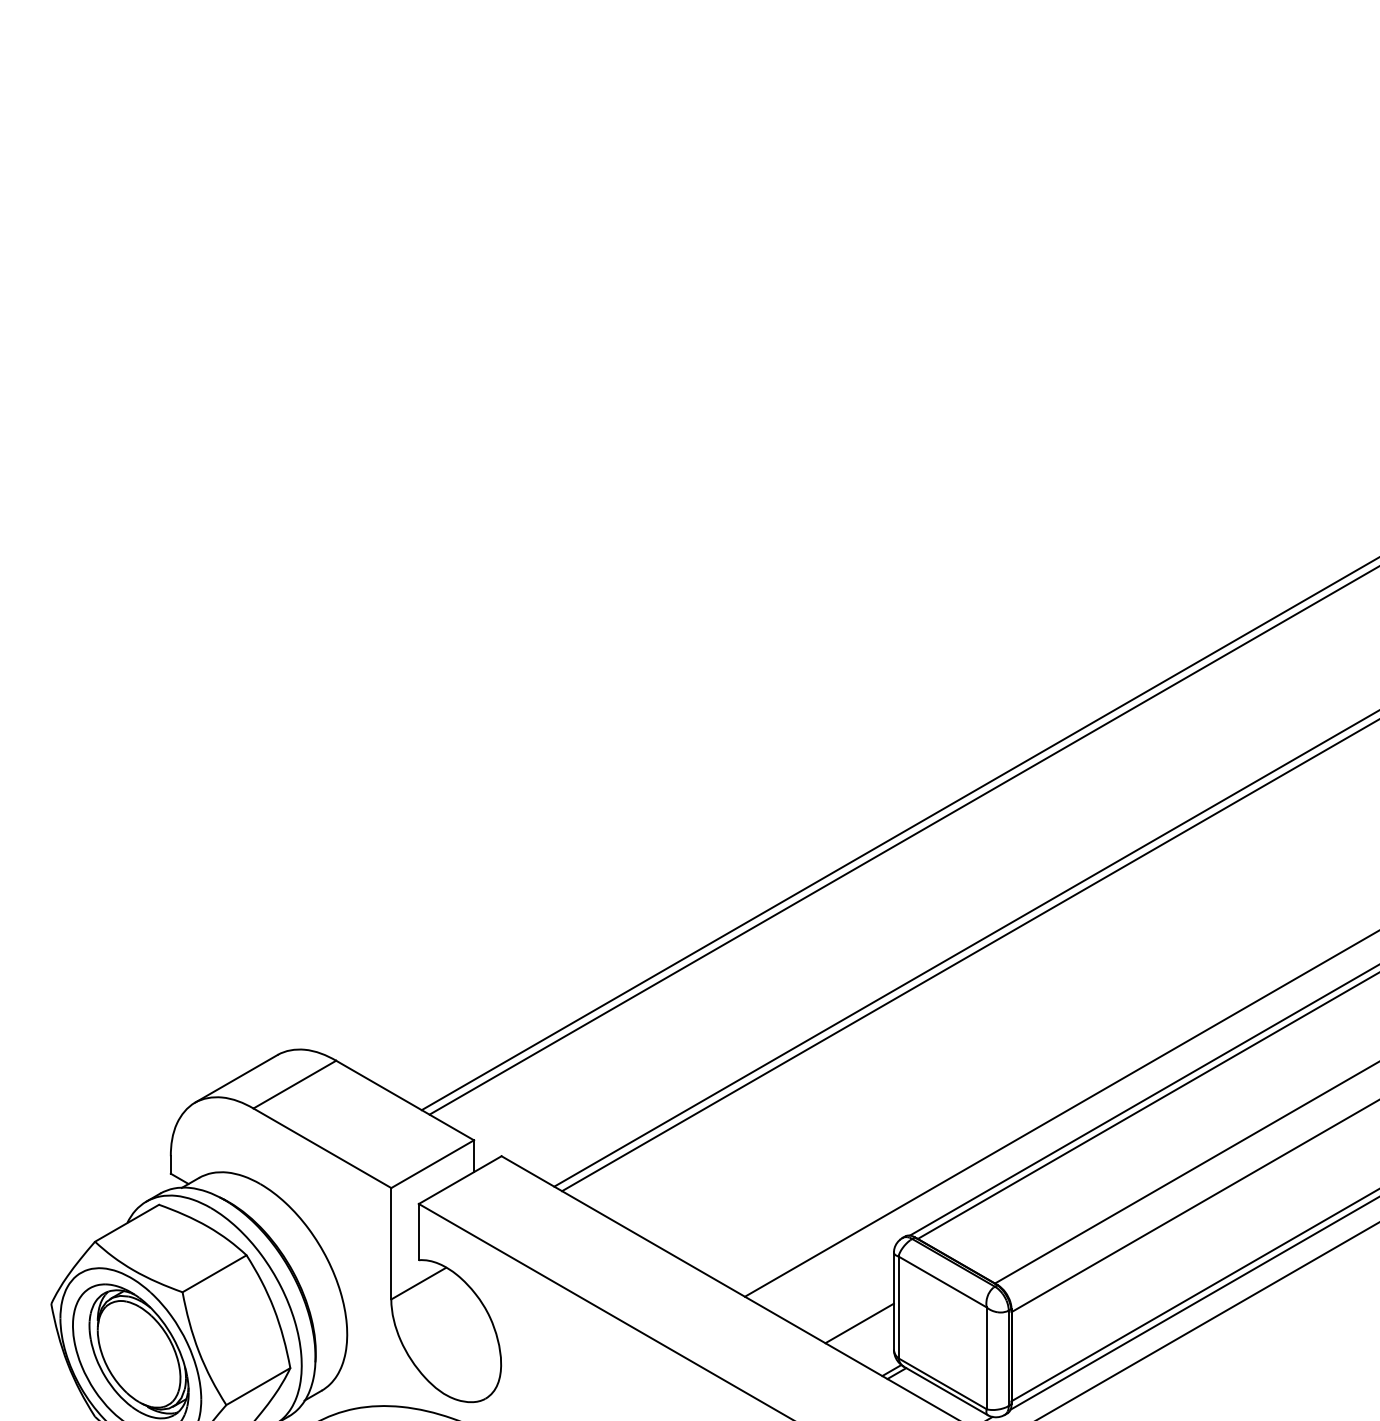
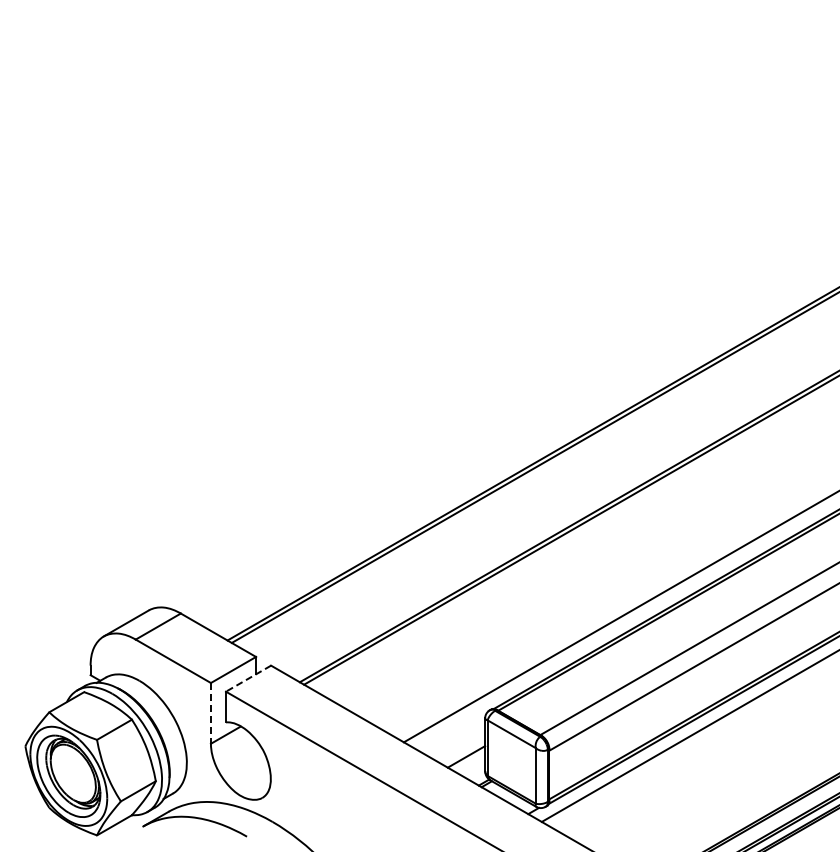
line: (460, 1179) -> (248, 678), solid -> dashed
line: (390, 1243) -> (210, 713), solid -> dashed

